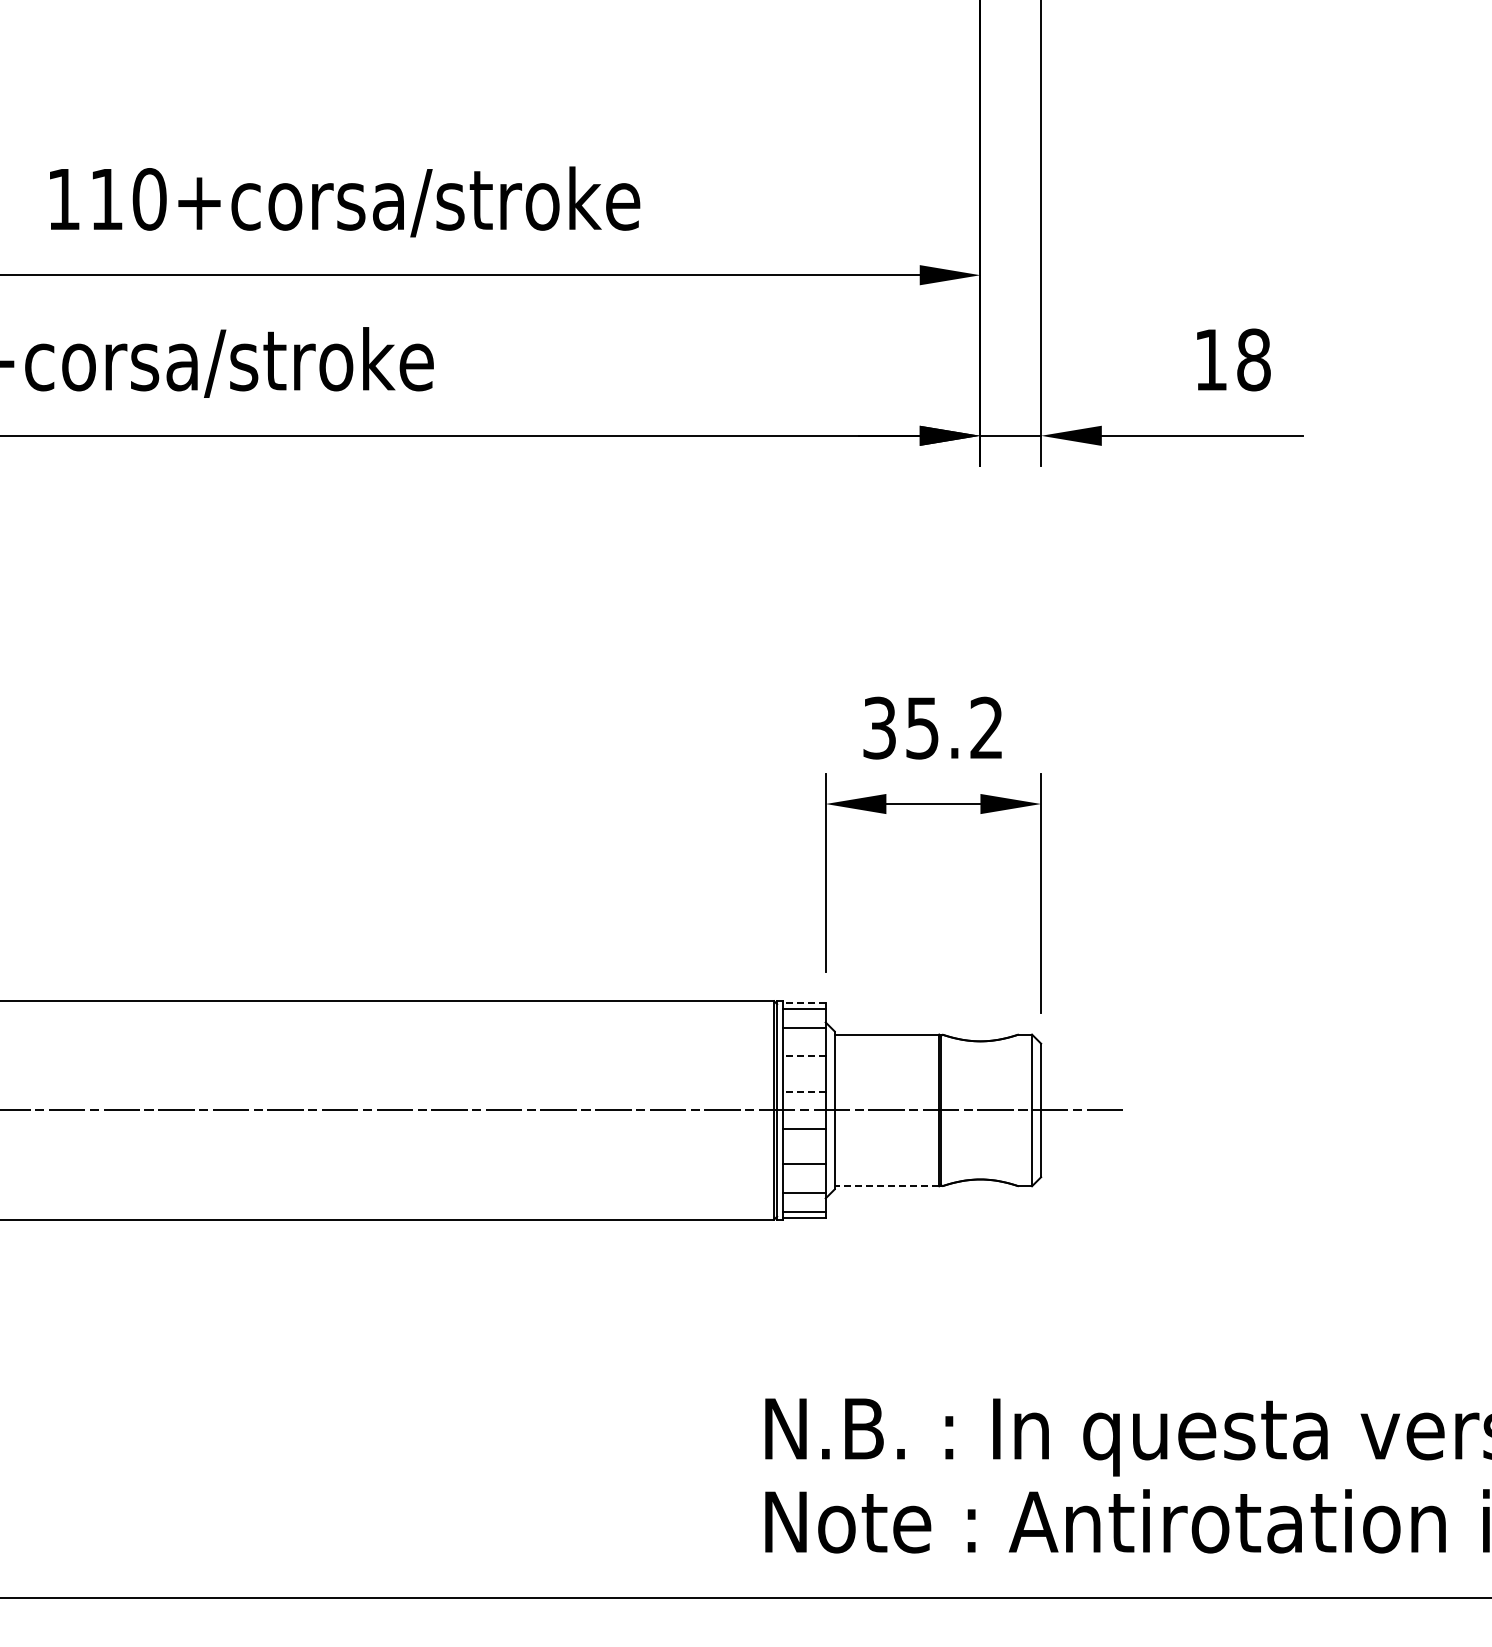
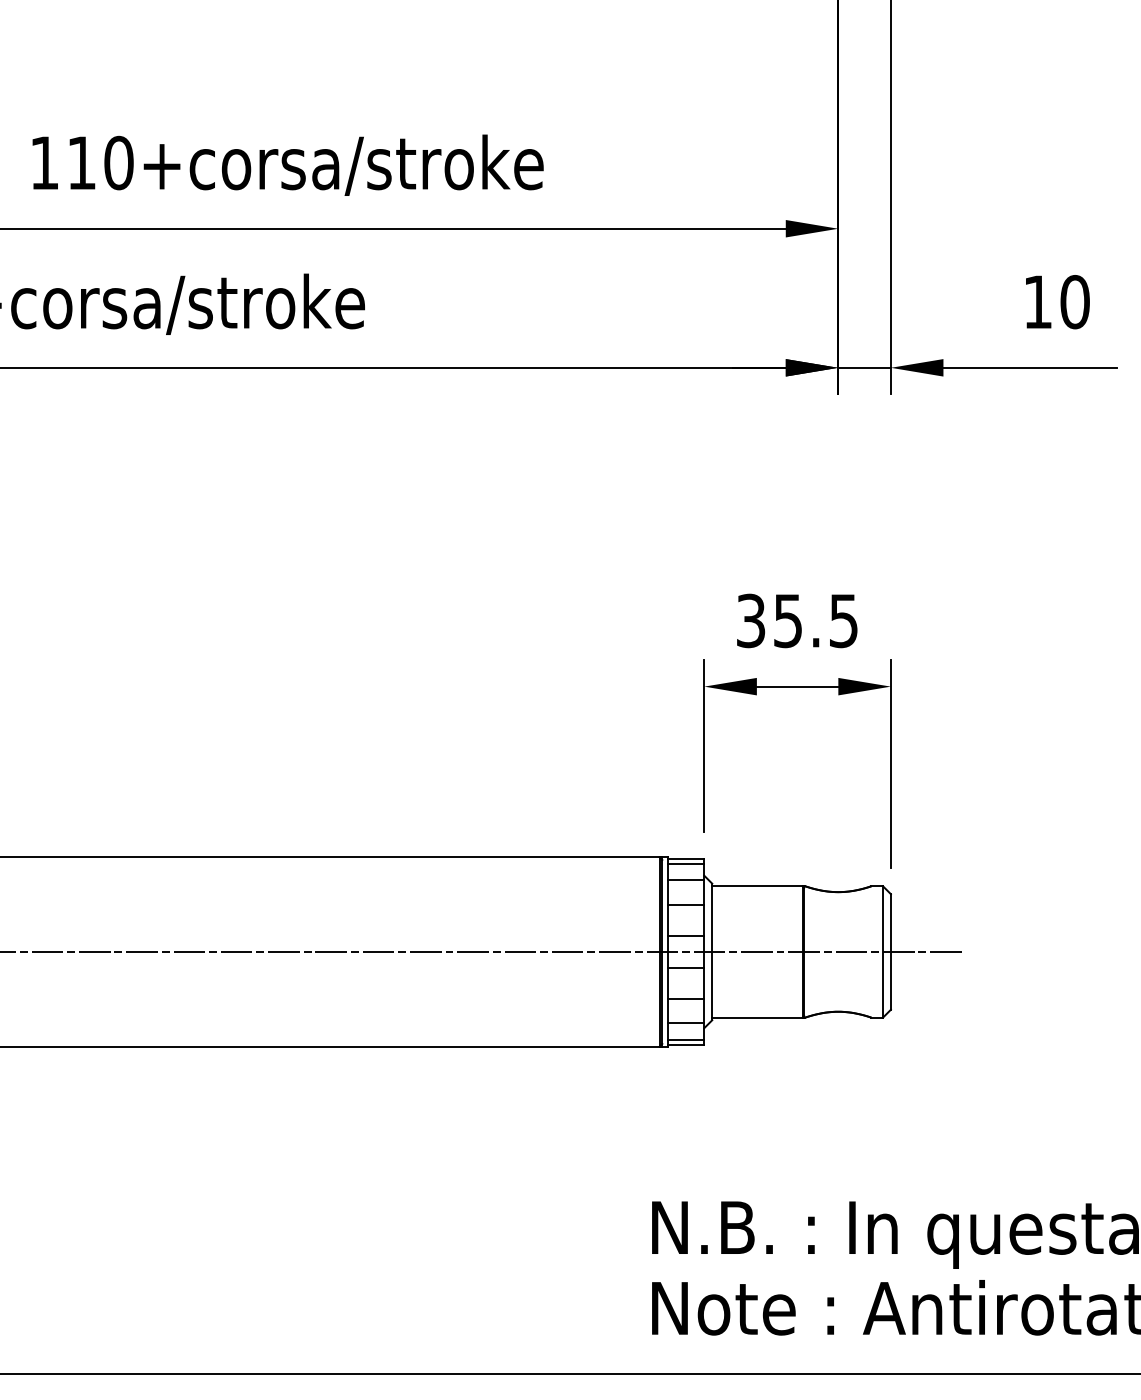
text: (1253, 359) -> (1074, 301), 18 -> 10
text: (986, 727) -> (843, 620), 35.2 -> 35.5
line: (803, 1002) -> (685, 858), dashed -> solid
line: (803, 1056) -> (685, 905), dashed -> solid
line: (803, 1091) -> (685, 935), dashed -> solid
line: (886, 1186) -> (756, 1017), dashed -> solid

